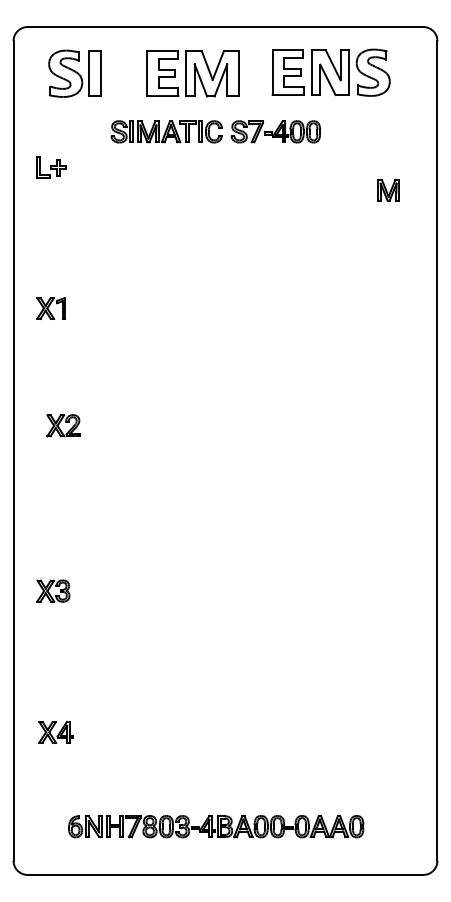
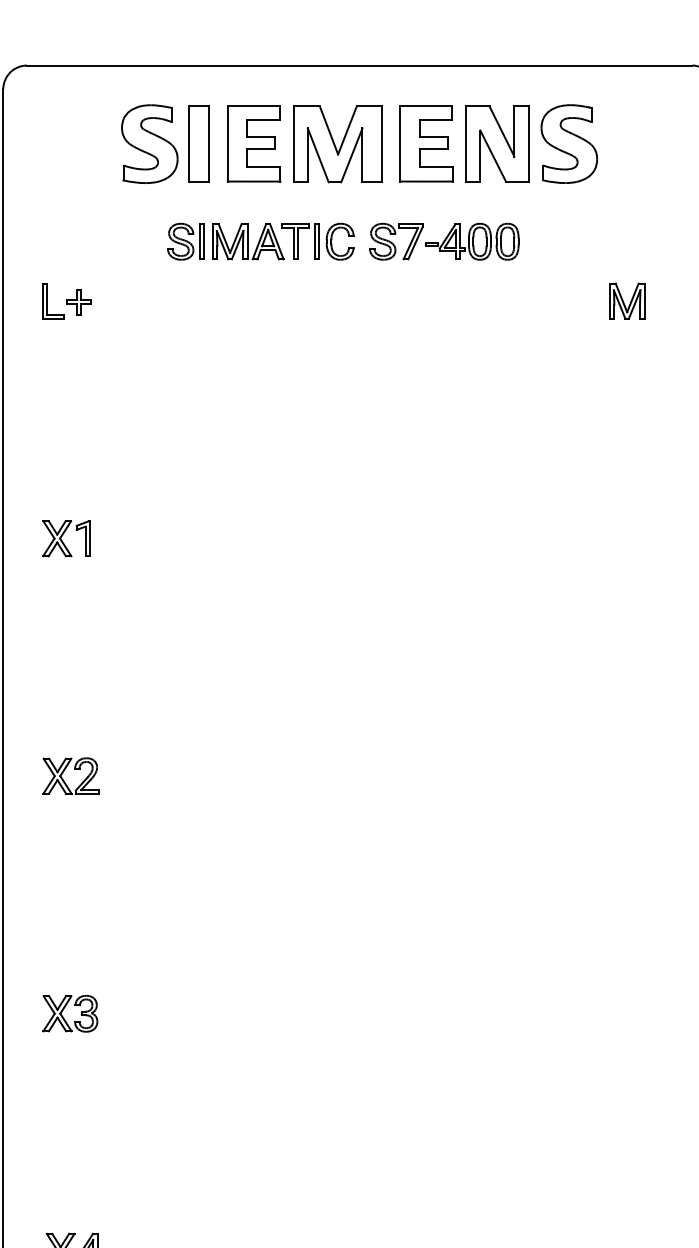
part: (330, 72) -> (497, 143), moved
part: (74, 73) -> (164, 143), moved
part: (388, 189) -> (626, 299), moved
part: (63, 425) -> (70, 775), moved

